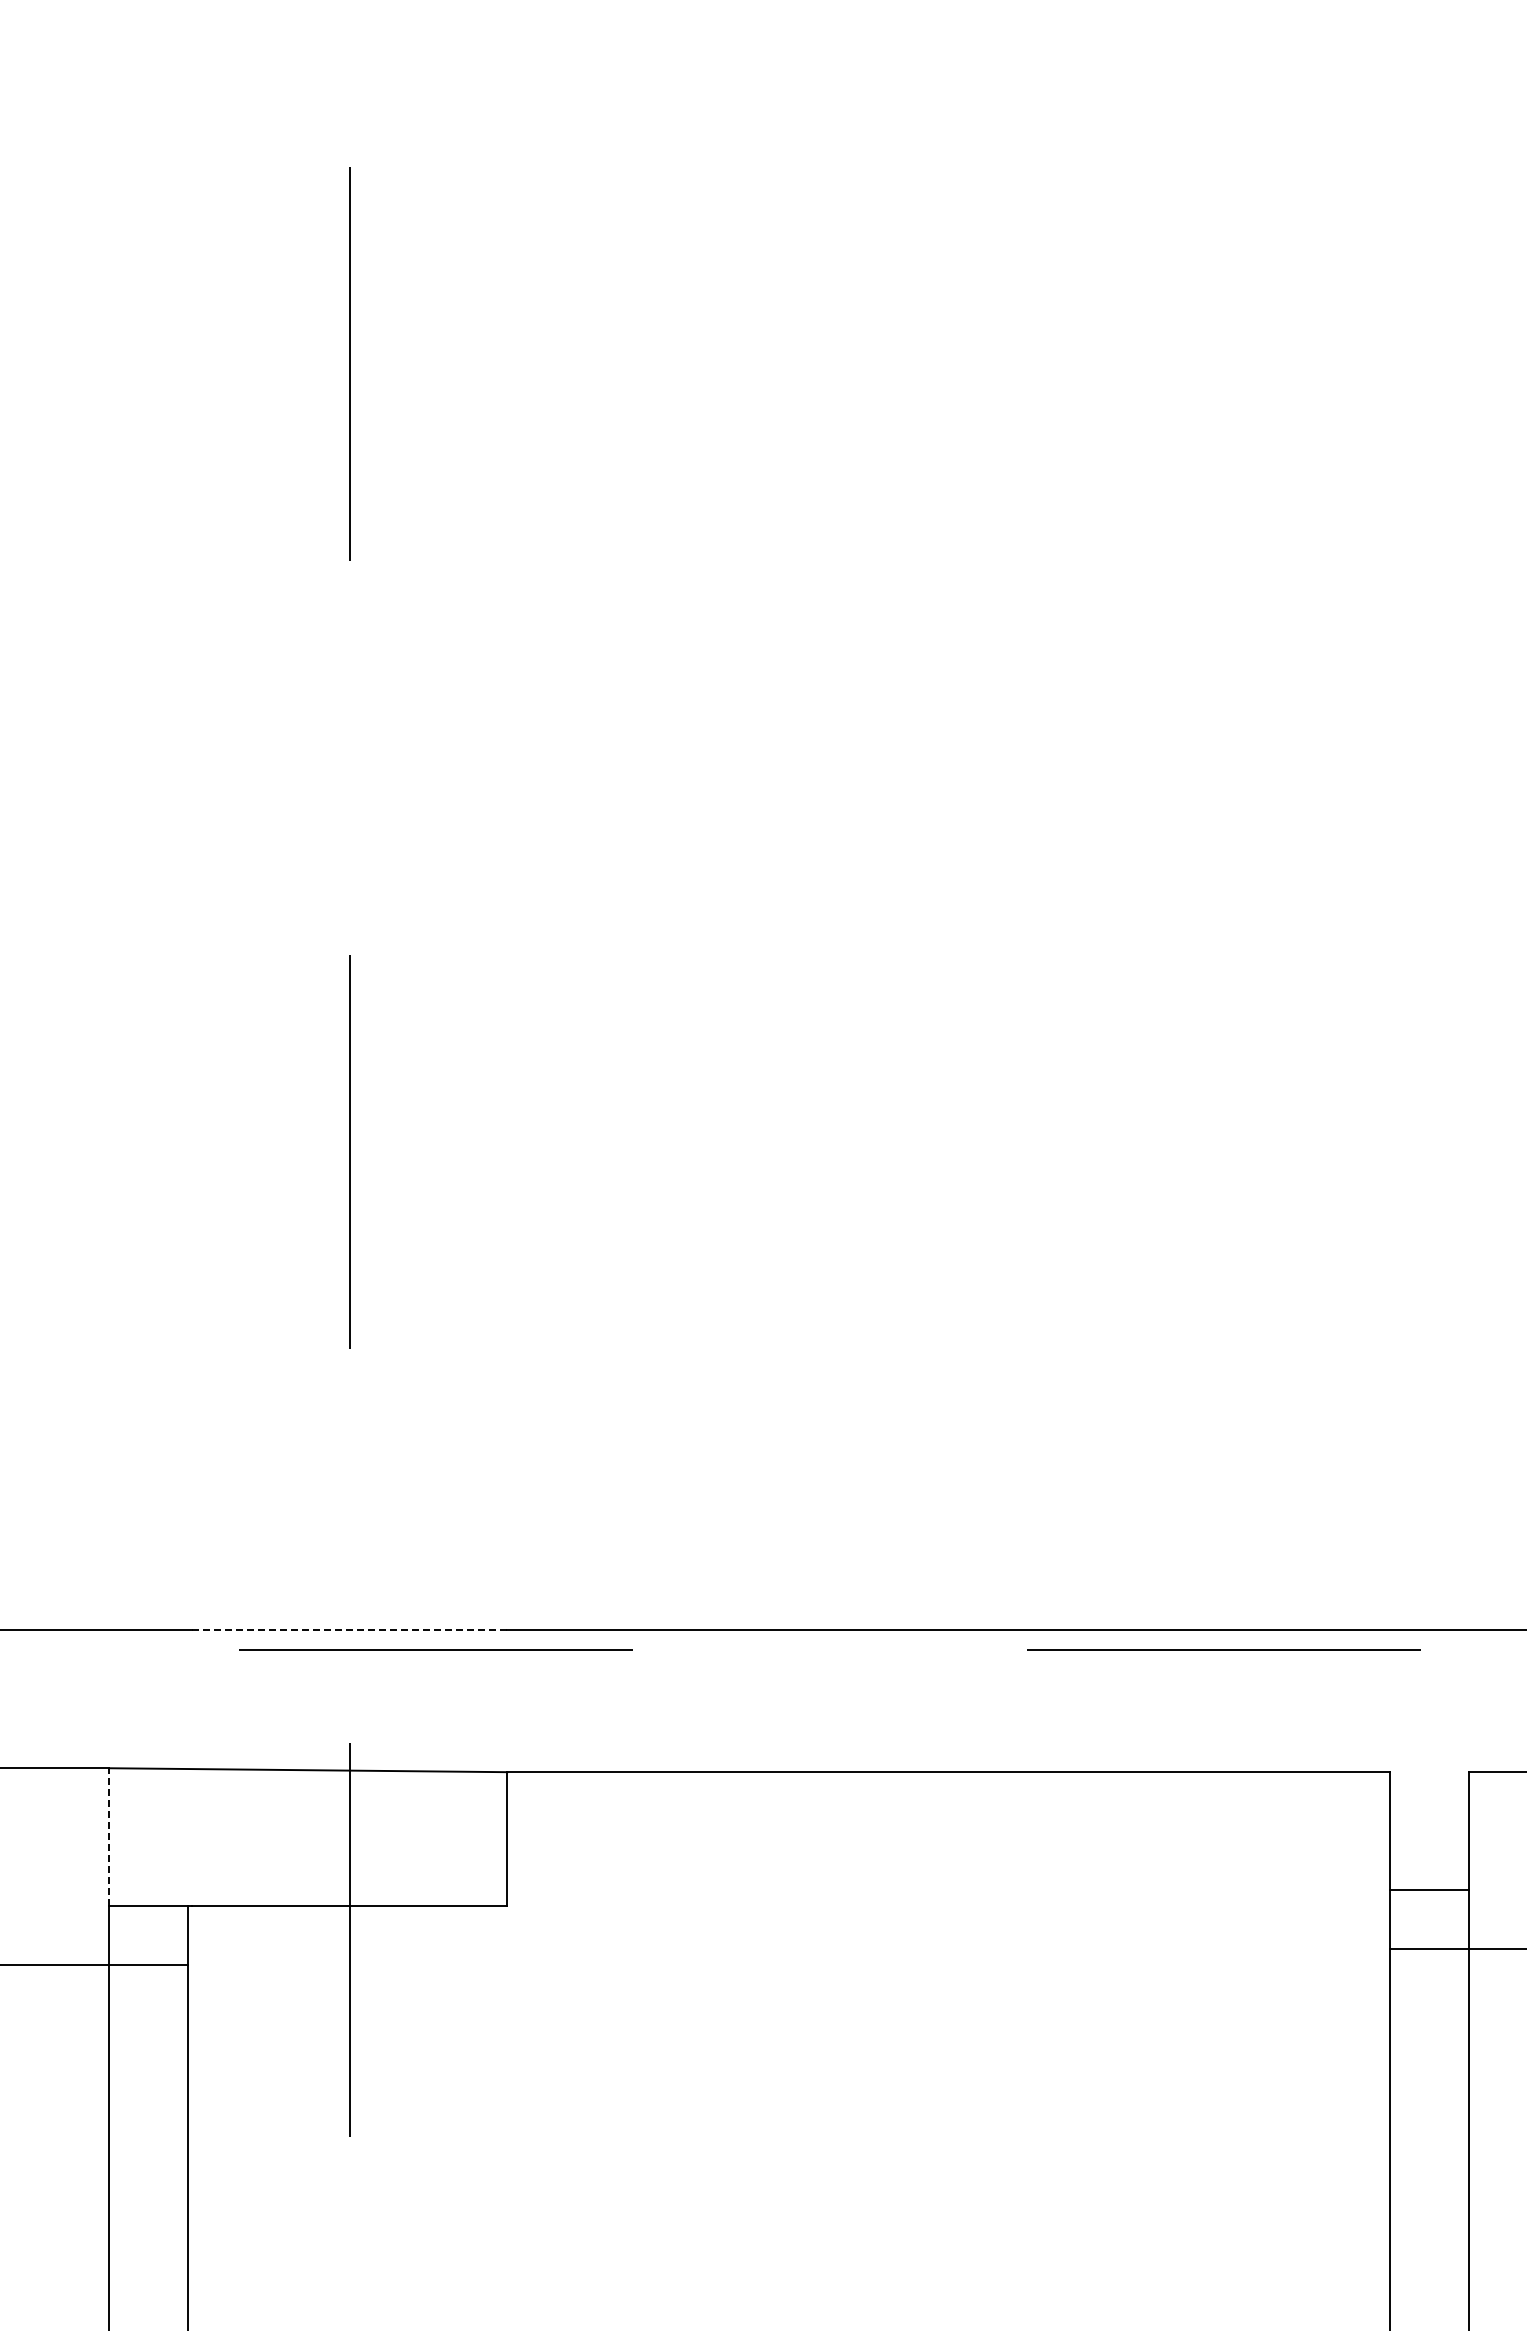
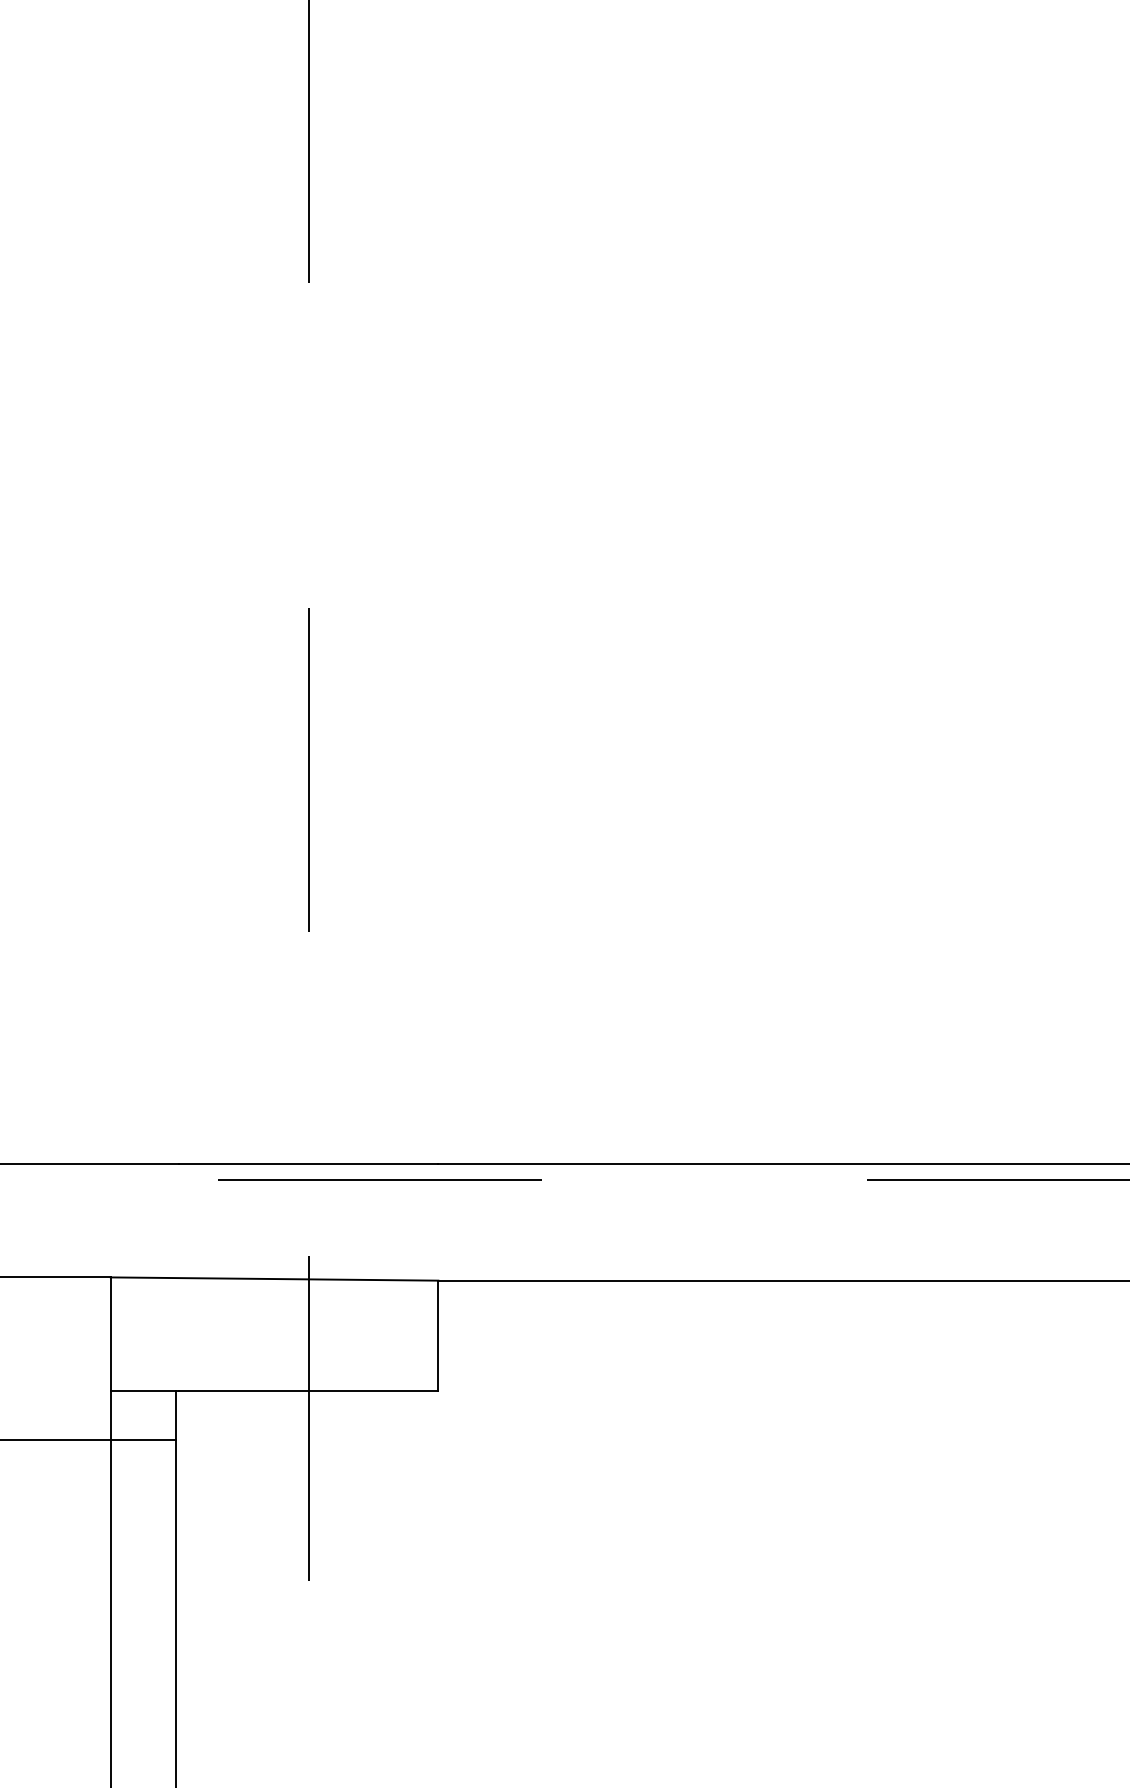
line: (349, 1630) -> (308, 1164), dashed -> solid
line: (109, 1837) -> (110, 1334), dashed -> solid

